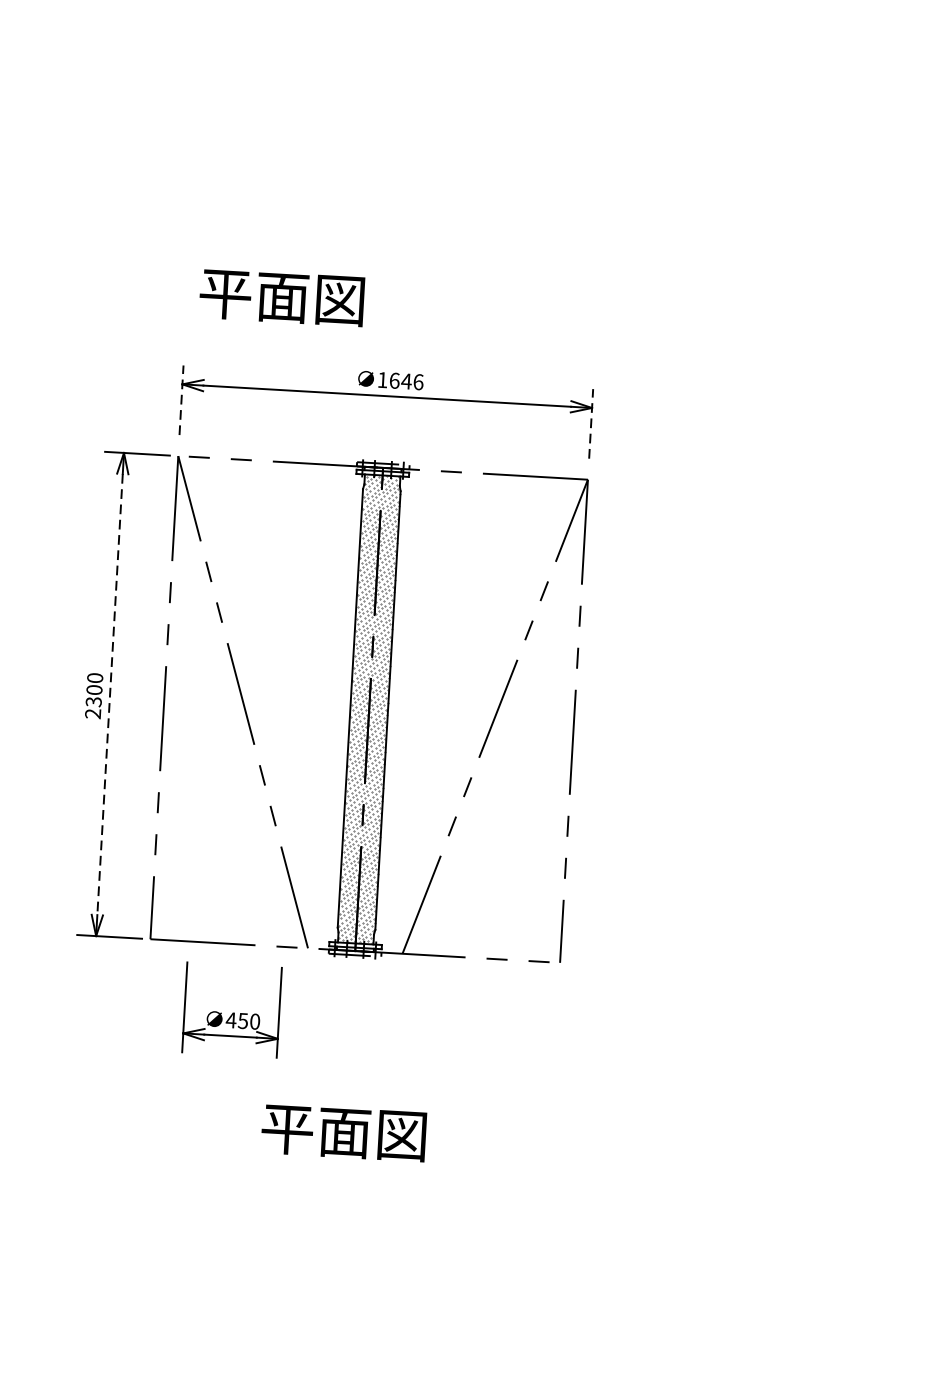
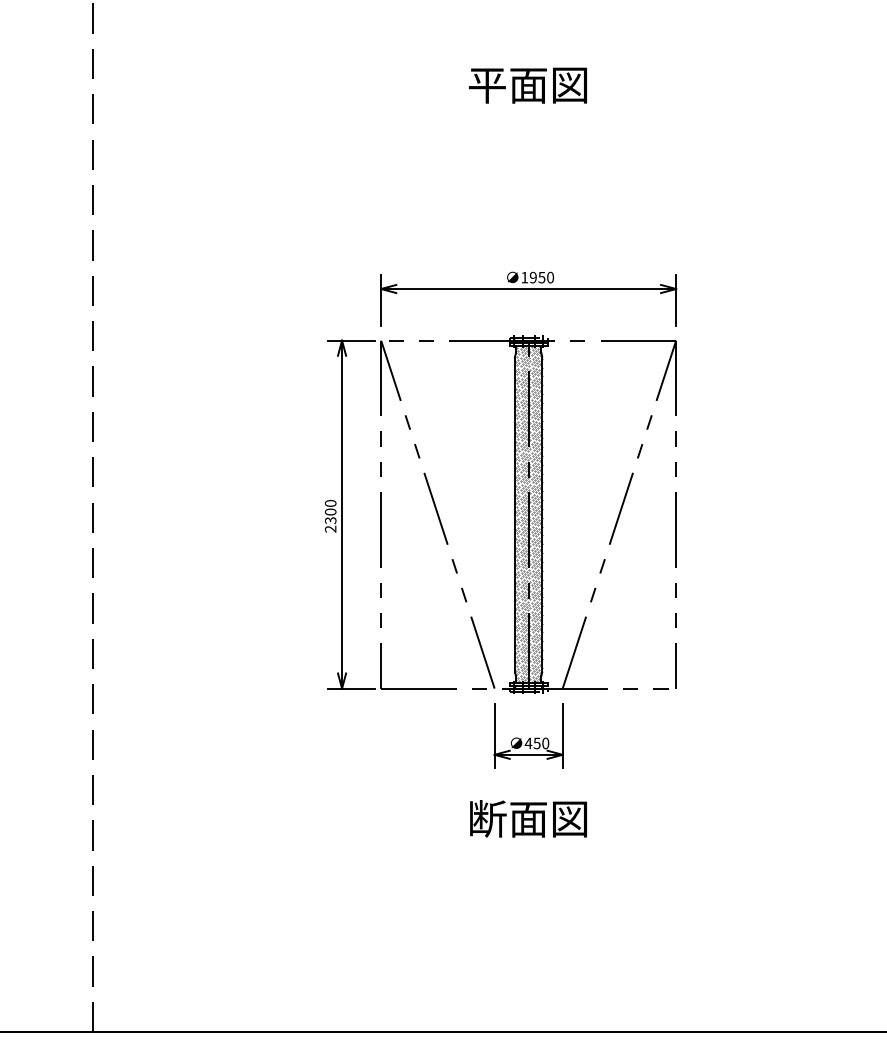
text: (281, 297) -> (527, 85), moved
text: (405, 381) -> (541, 277), 1646 -> 1950
line: (182, 398) -> (381, 299), dashed -> solid
line: (591, 422) -> (676, 299), dashed -> solid
line: (110, 694) -> (342, 514), dashed -> solid
part: (231, 1009) -> (528, 735), moved
text: (287, 1128) -> (487, 818), 平面図 -> 断面図

